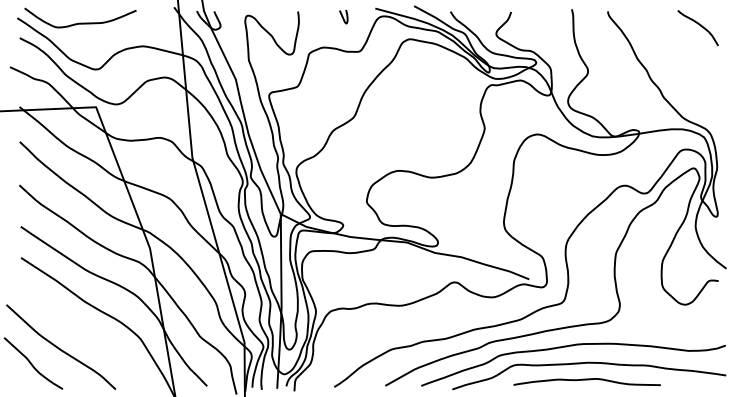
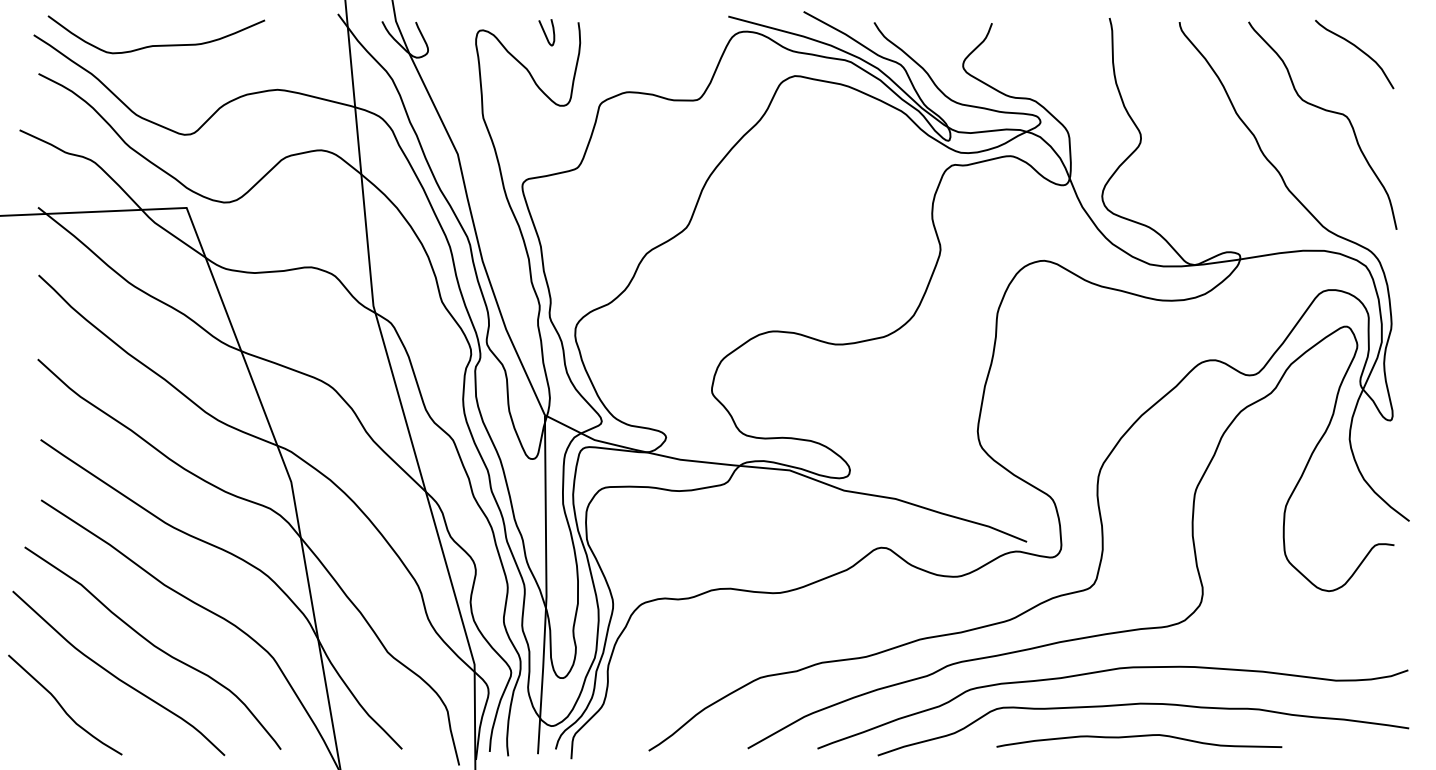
curve: (343, 16) -> (546, 31), moved
curve: (684, 58) -> (1328, 113), added
curve: (78, 333) -> (152, 646), added

